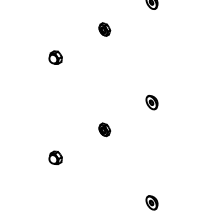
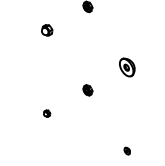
part: (151, 102) -> (126, 67), size x1.6
part: (55, 157) -> (46, 113), size x0.6
part: (151, 202) -> (126, 150), size x0.6

